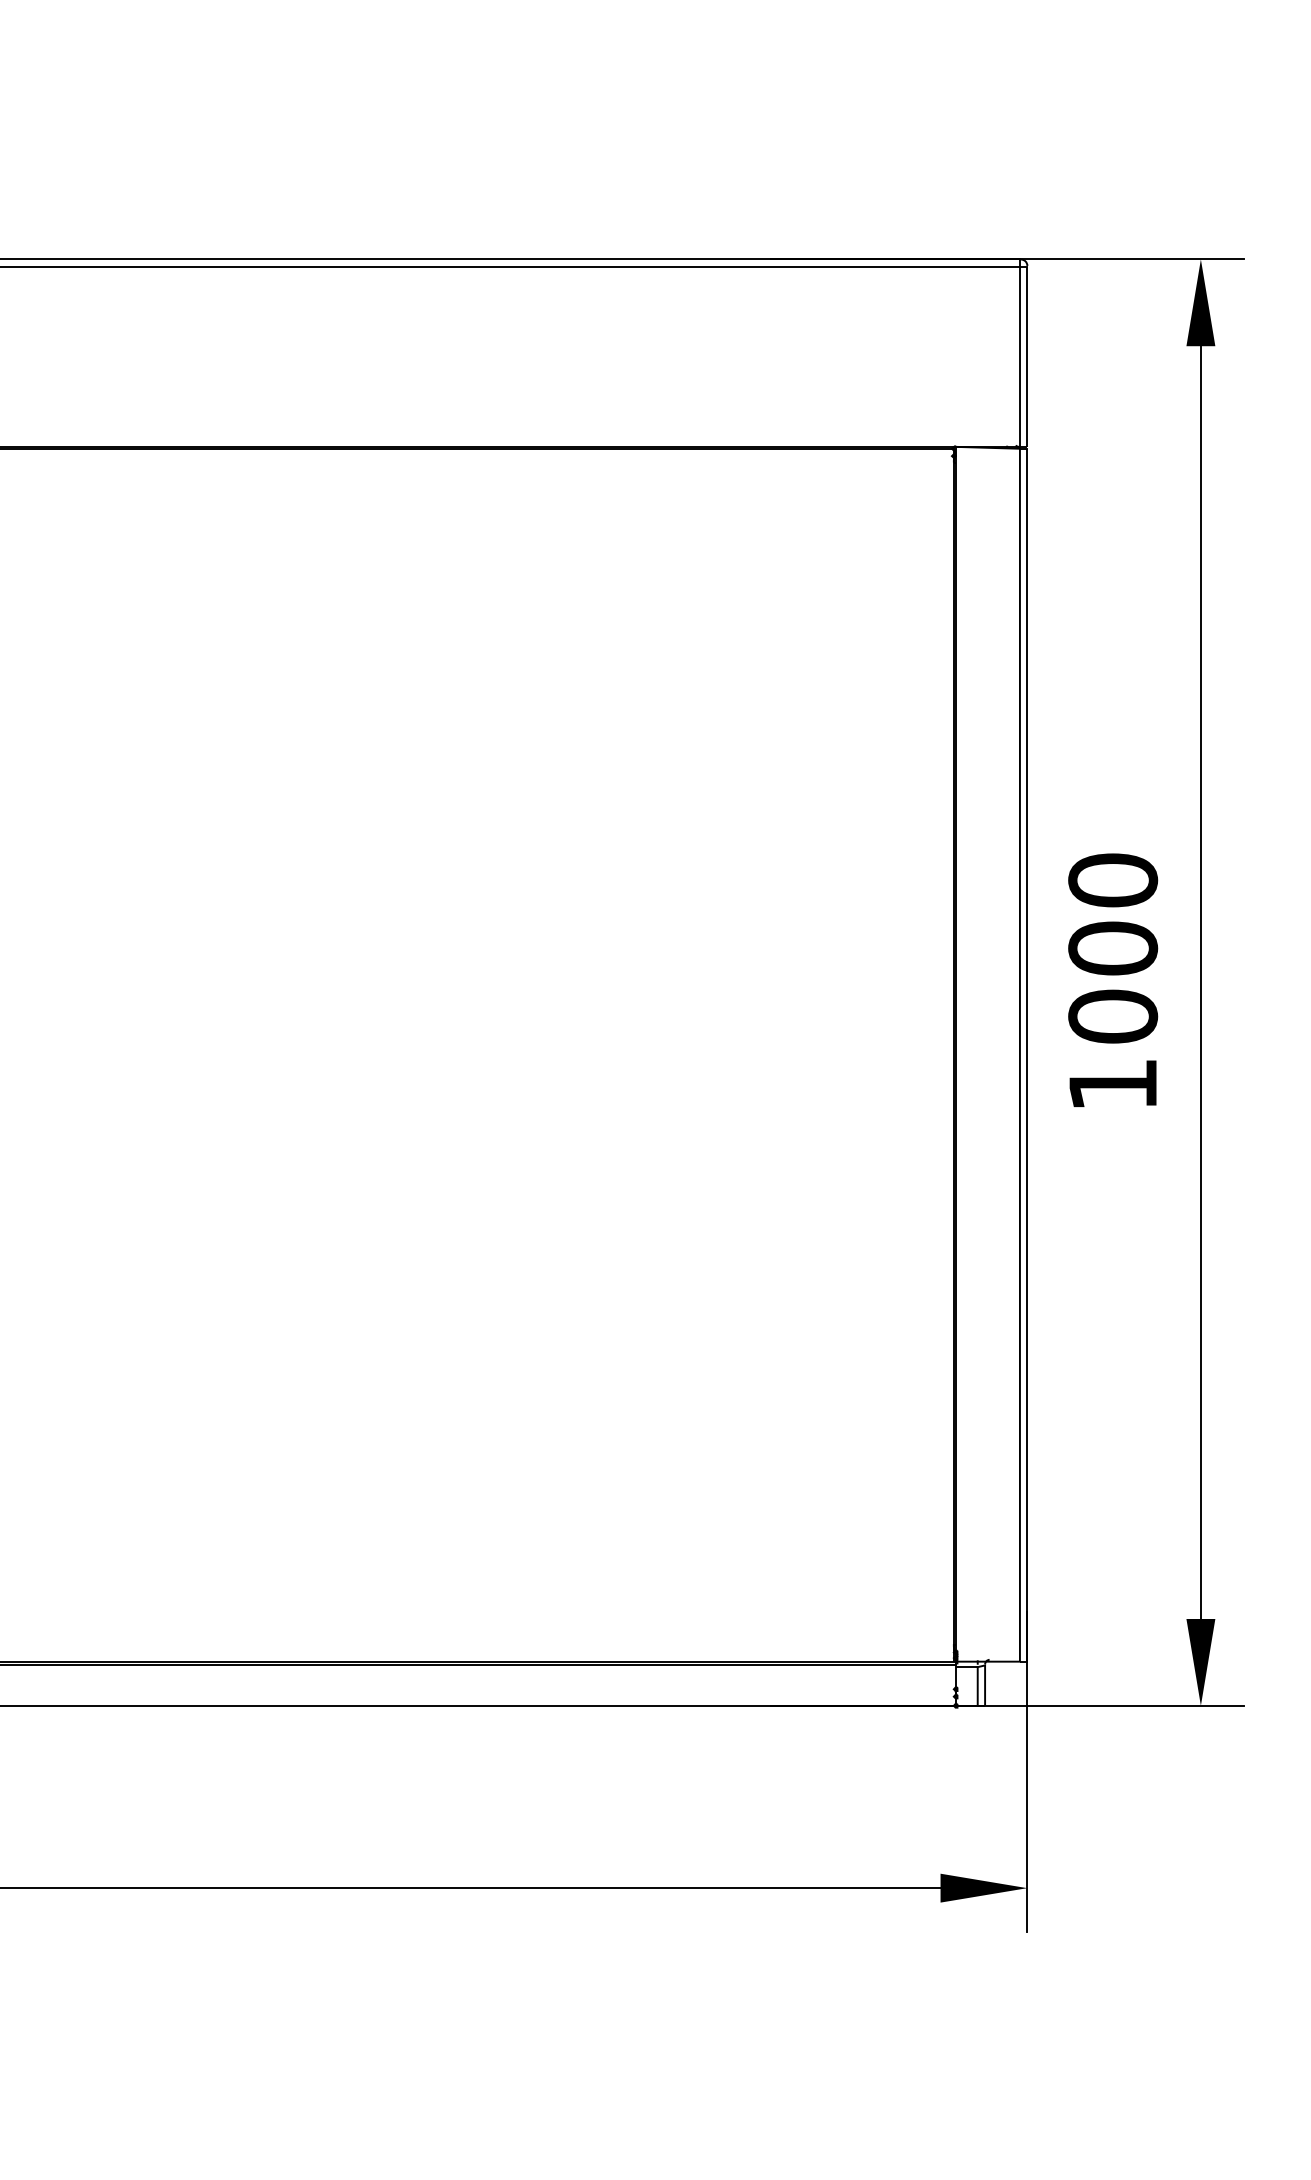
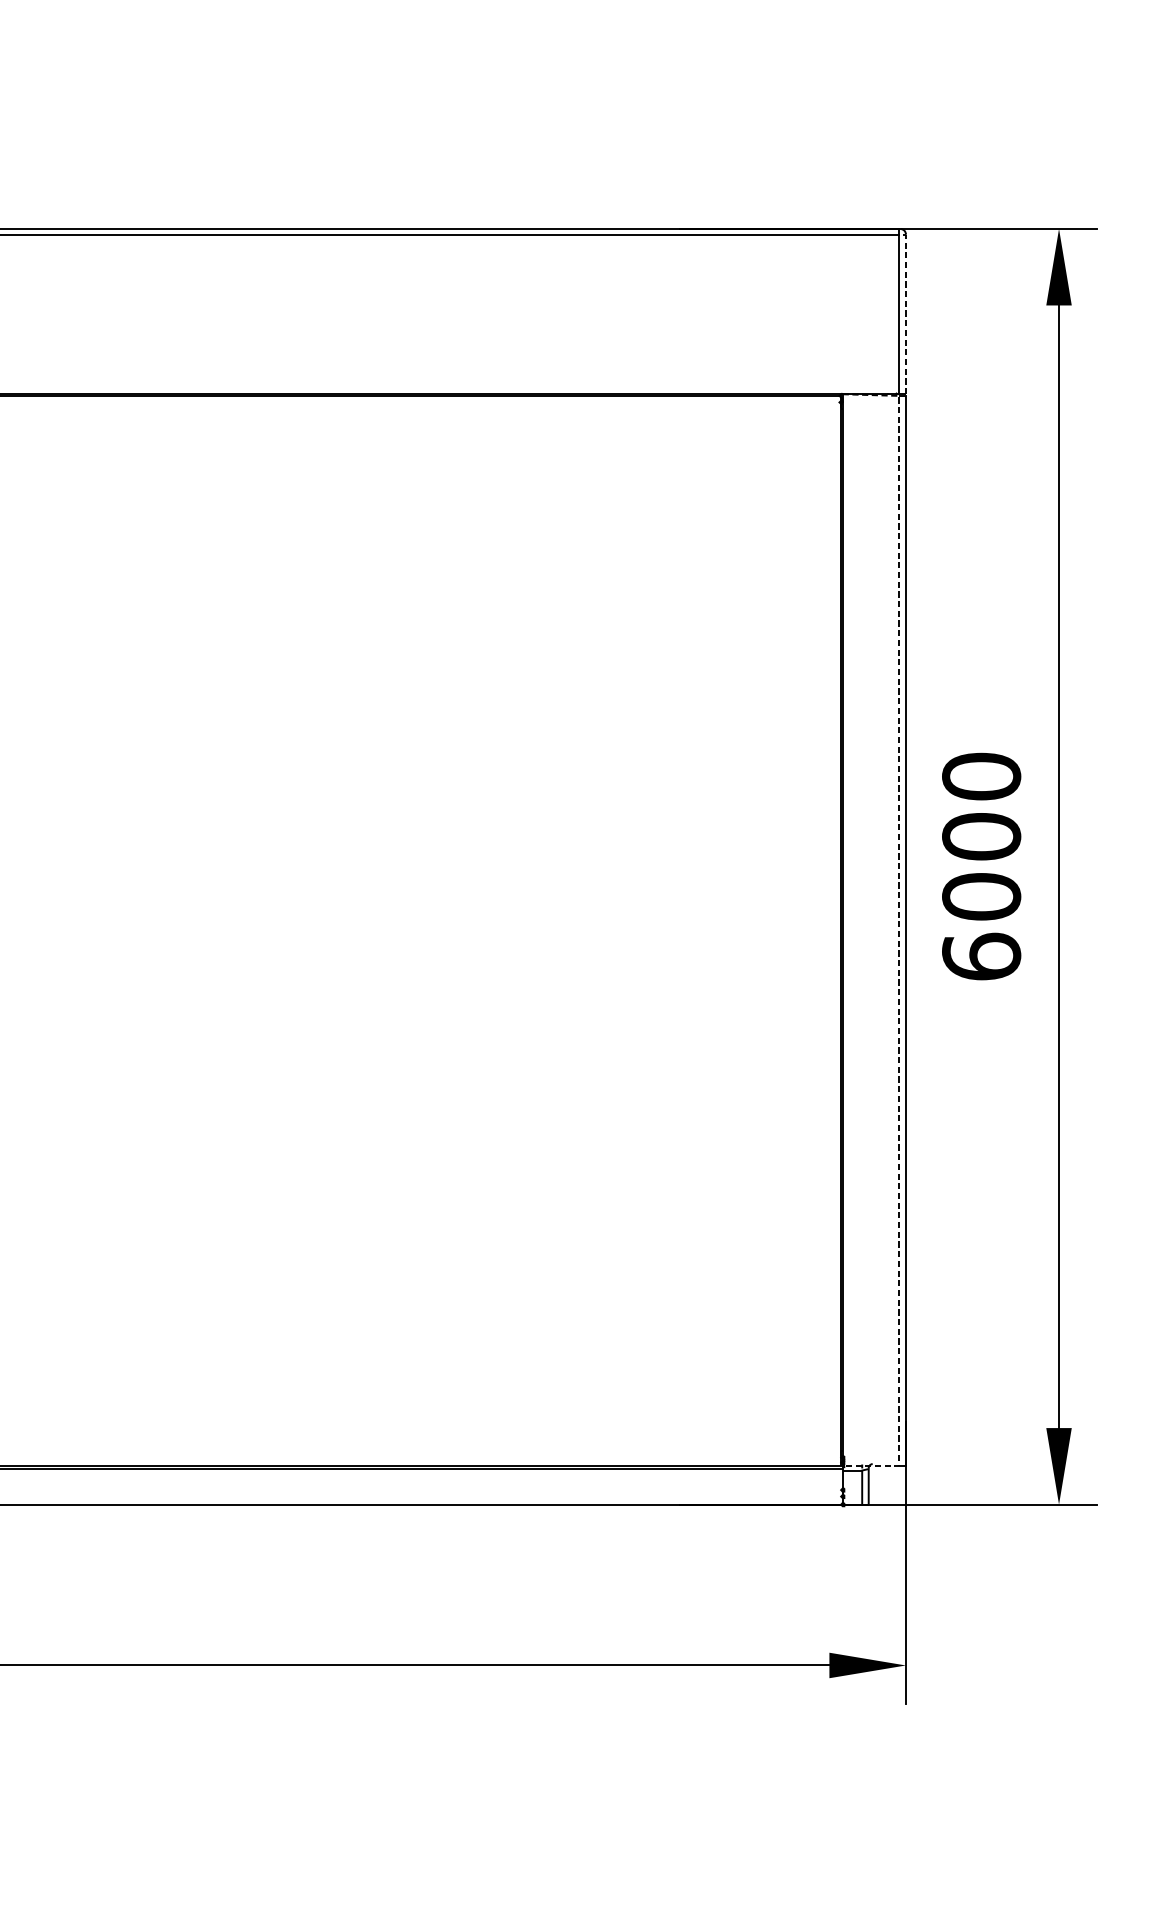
line: (1027, 352) -> (906, 311), solid -> dashed
line: (1019, 1055) -> (899, 931), solid -> dashed
text: (1113, 1084) -> (981, 956), 1000 -> 6000

